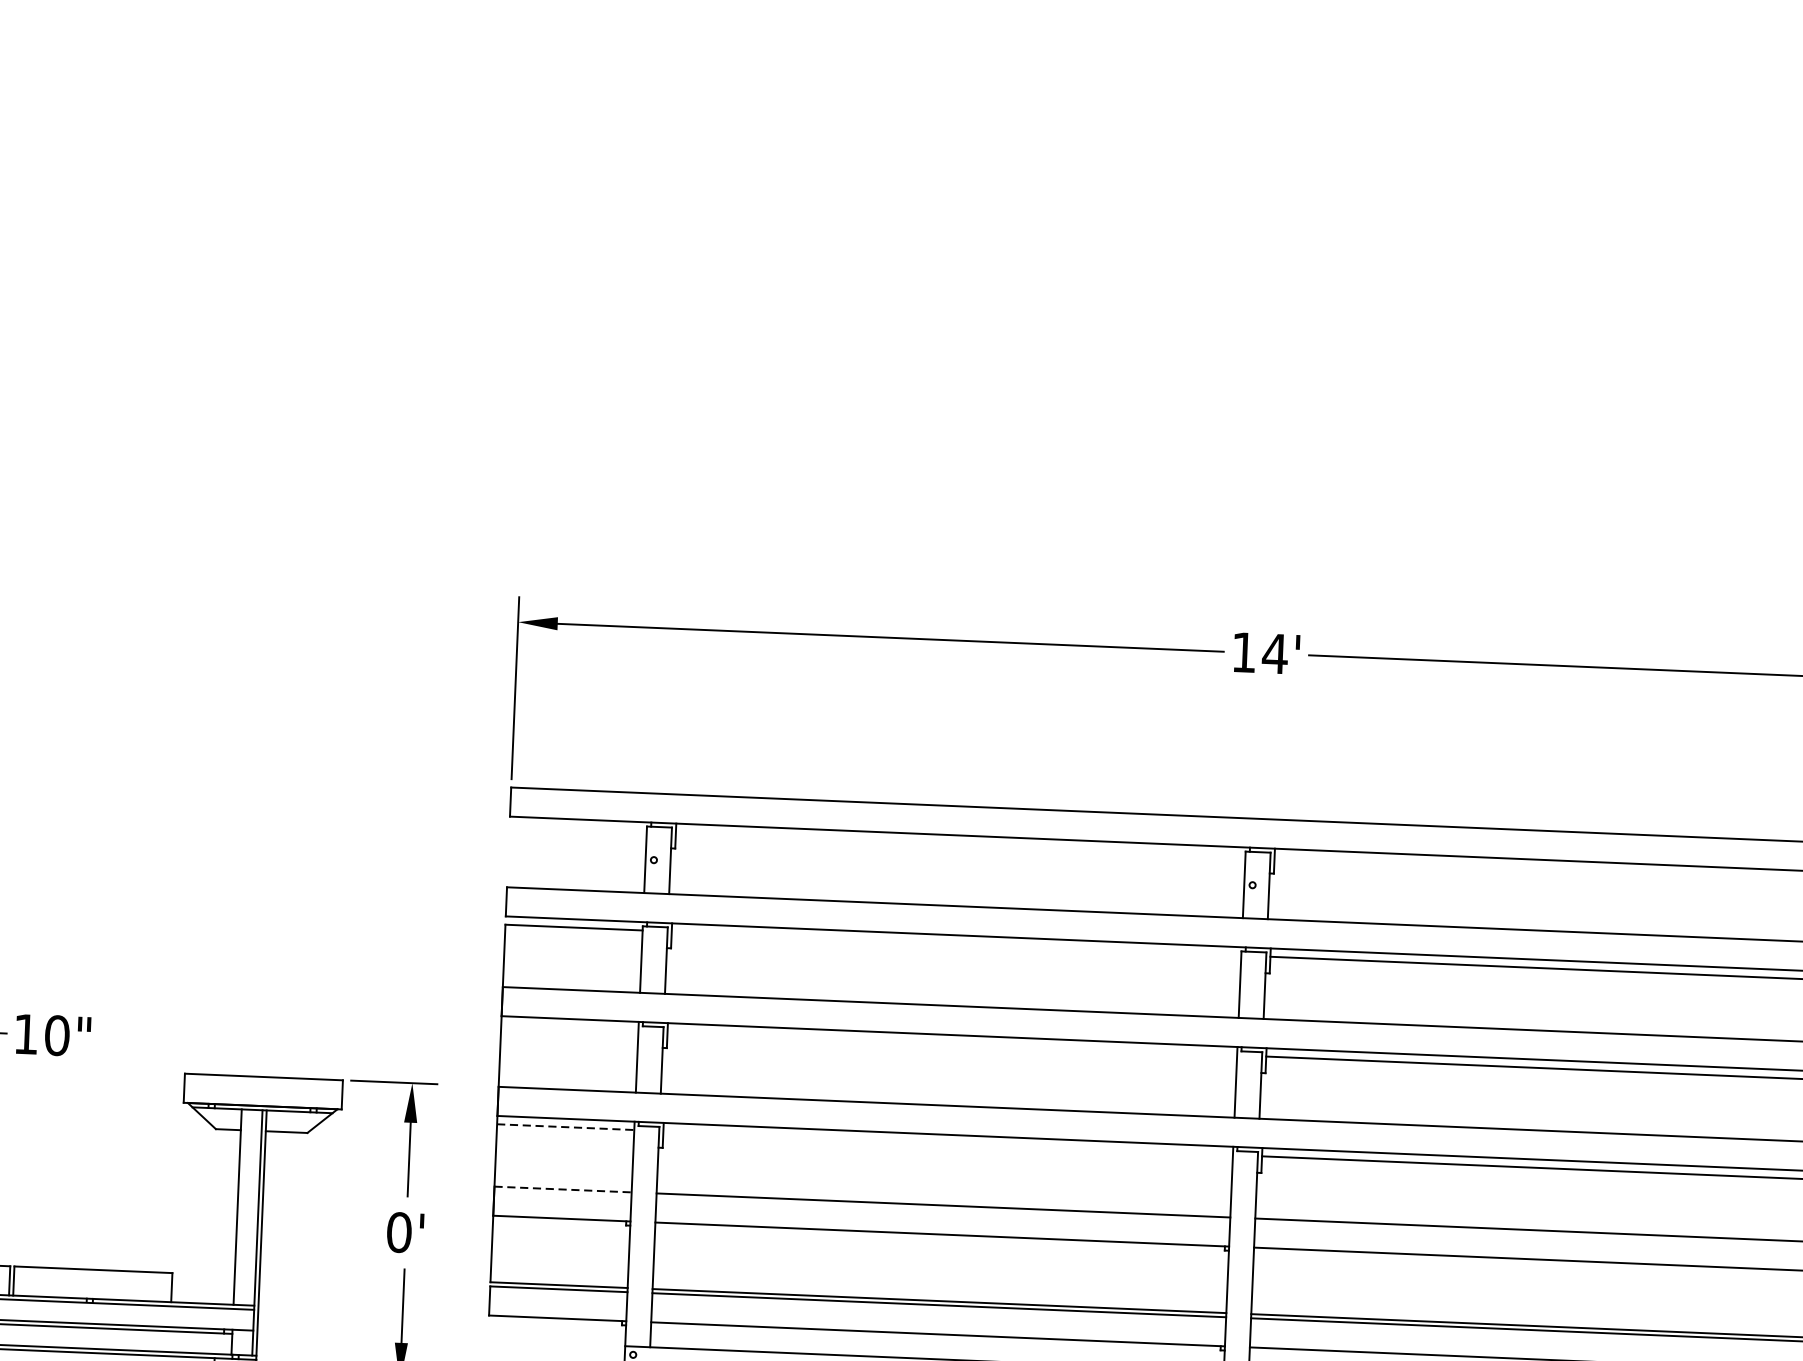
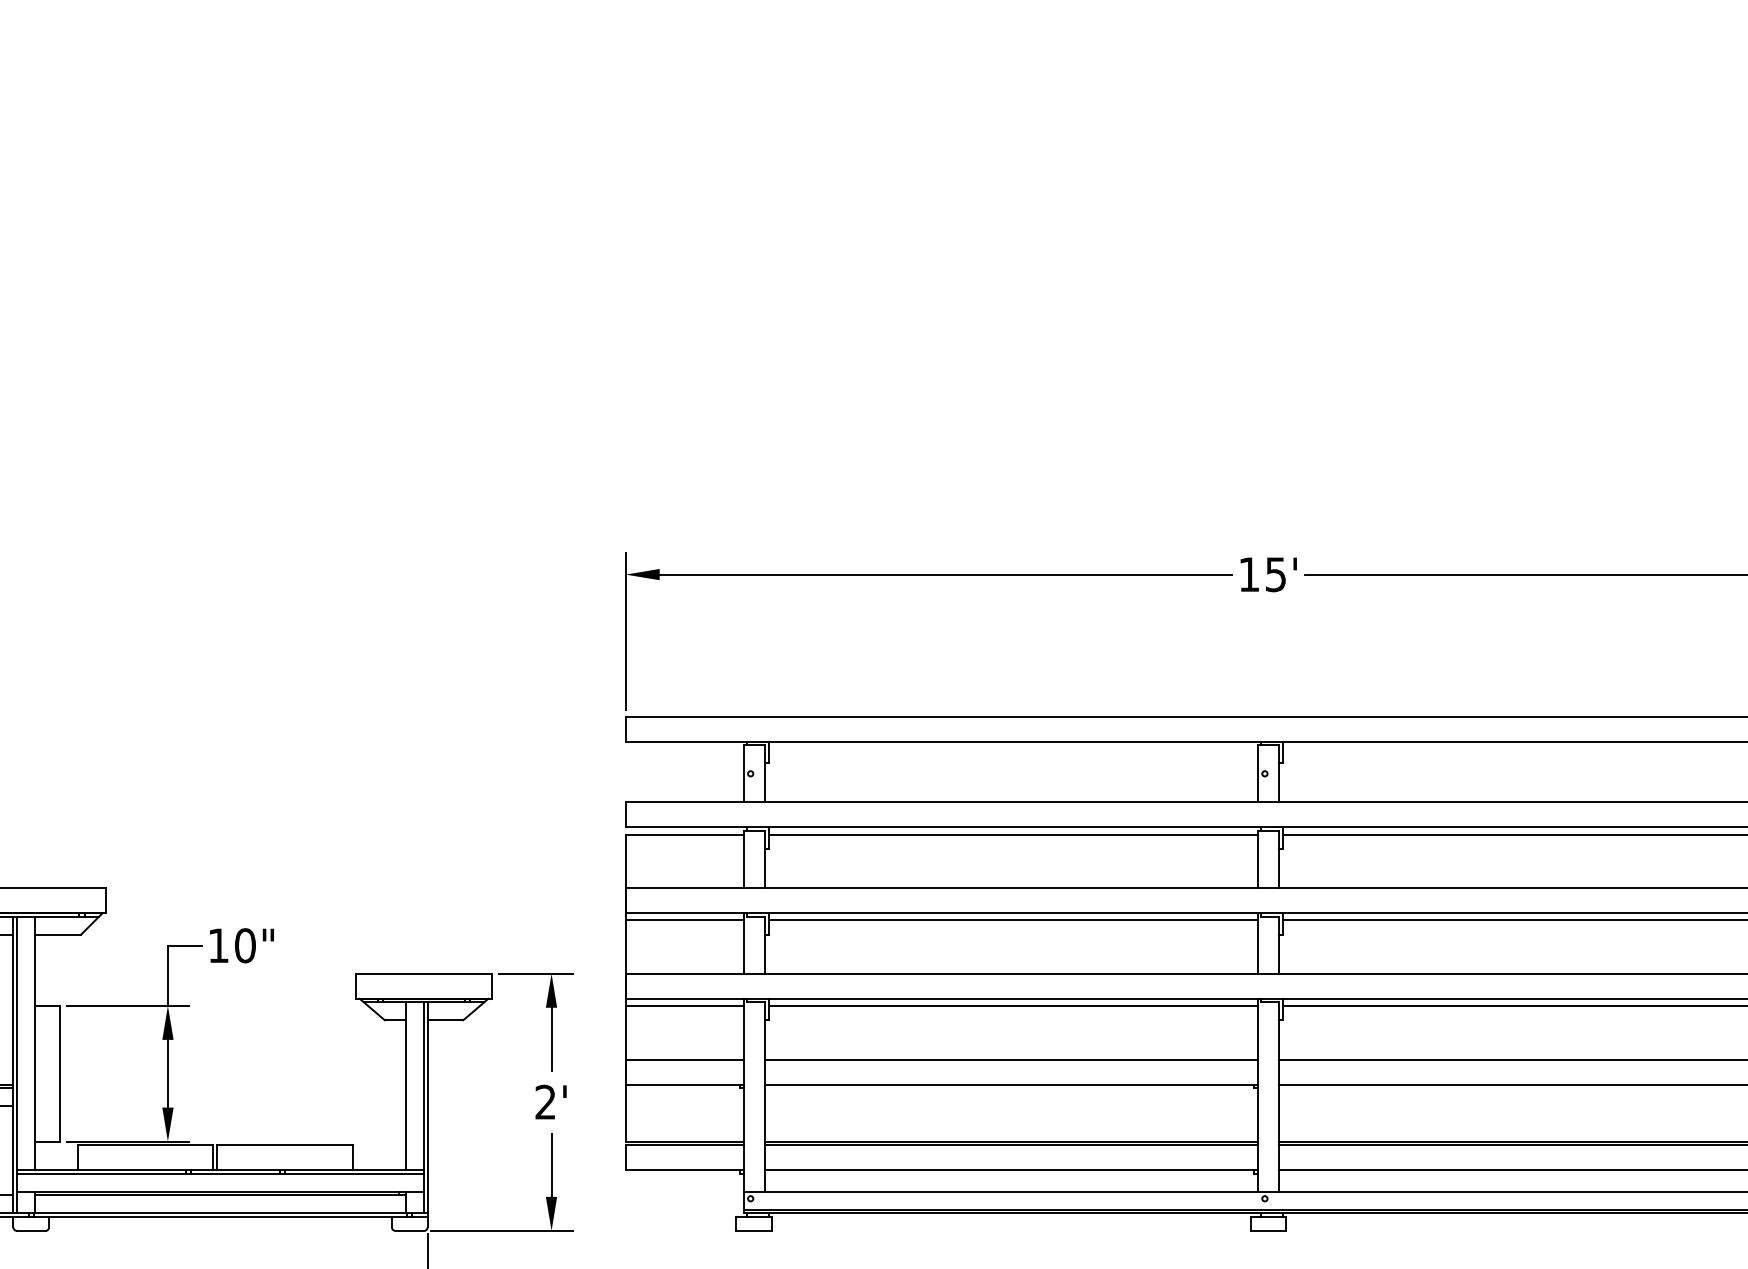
text: (1274, 653) -> (1275, 574), 14' -> 15'
line: (955, 943) -> (1012, 834), added
line: (569, 1027) -> (684, 920), added
line: (951, 1043) -> (1012, 920), added
line: (565, 1126) -> (684, 1005), dashed -> solid
line: (947, 1142) -> (1012, 1005), added
line: (562, 1189) -> (684, 1059), dashed -> solid
text: (399, 1231) -> (545, 1101), 0' -> 2'

